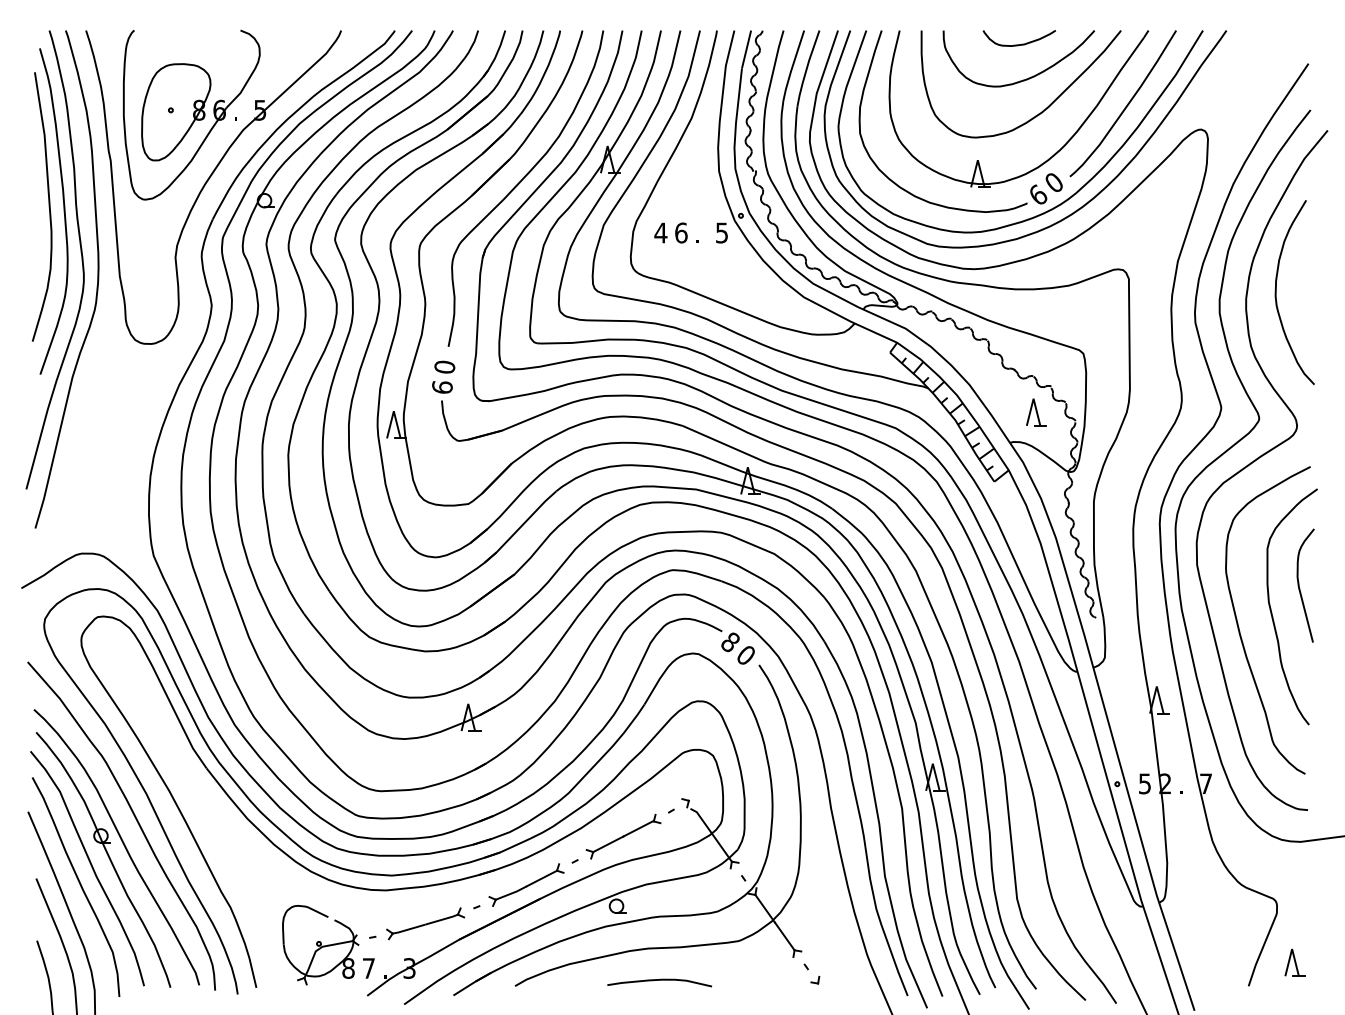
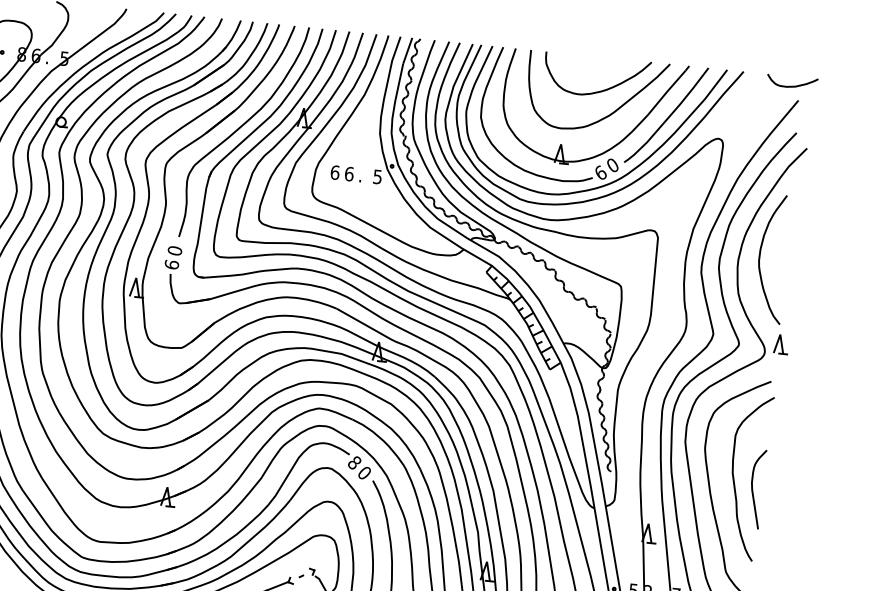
curve: (1021, 43) -> (793, 85), moved
text: (660, 232) -> (334, 172), 4 -> 6
part: (1036, 412) -> (781, 344), moved
curve: (1300, 588) -> (753, 490), moved

